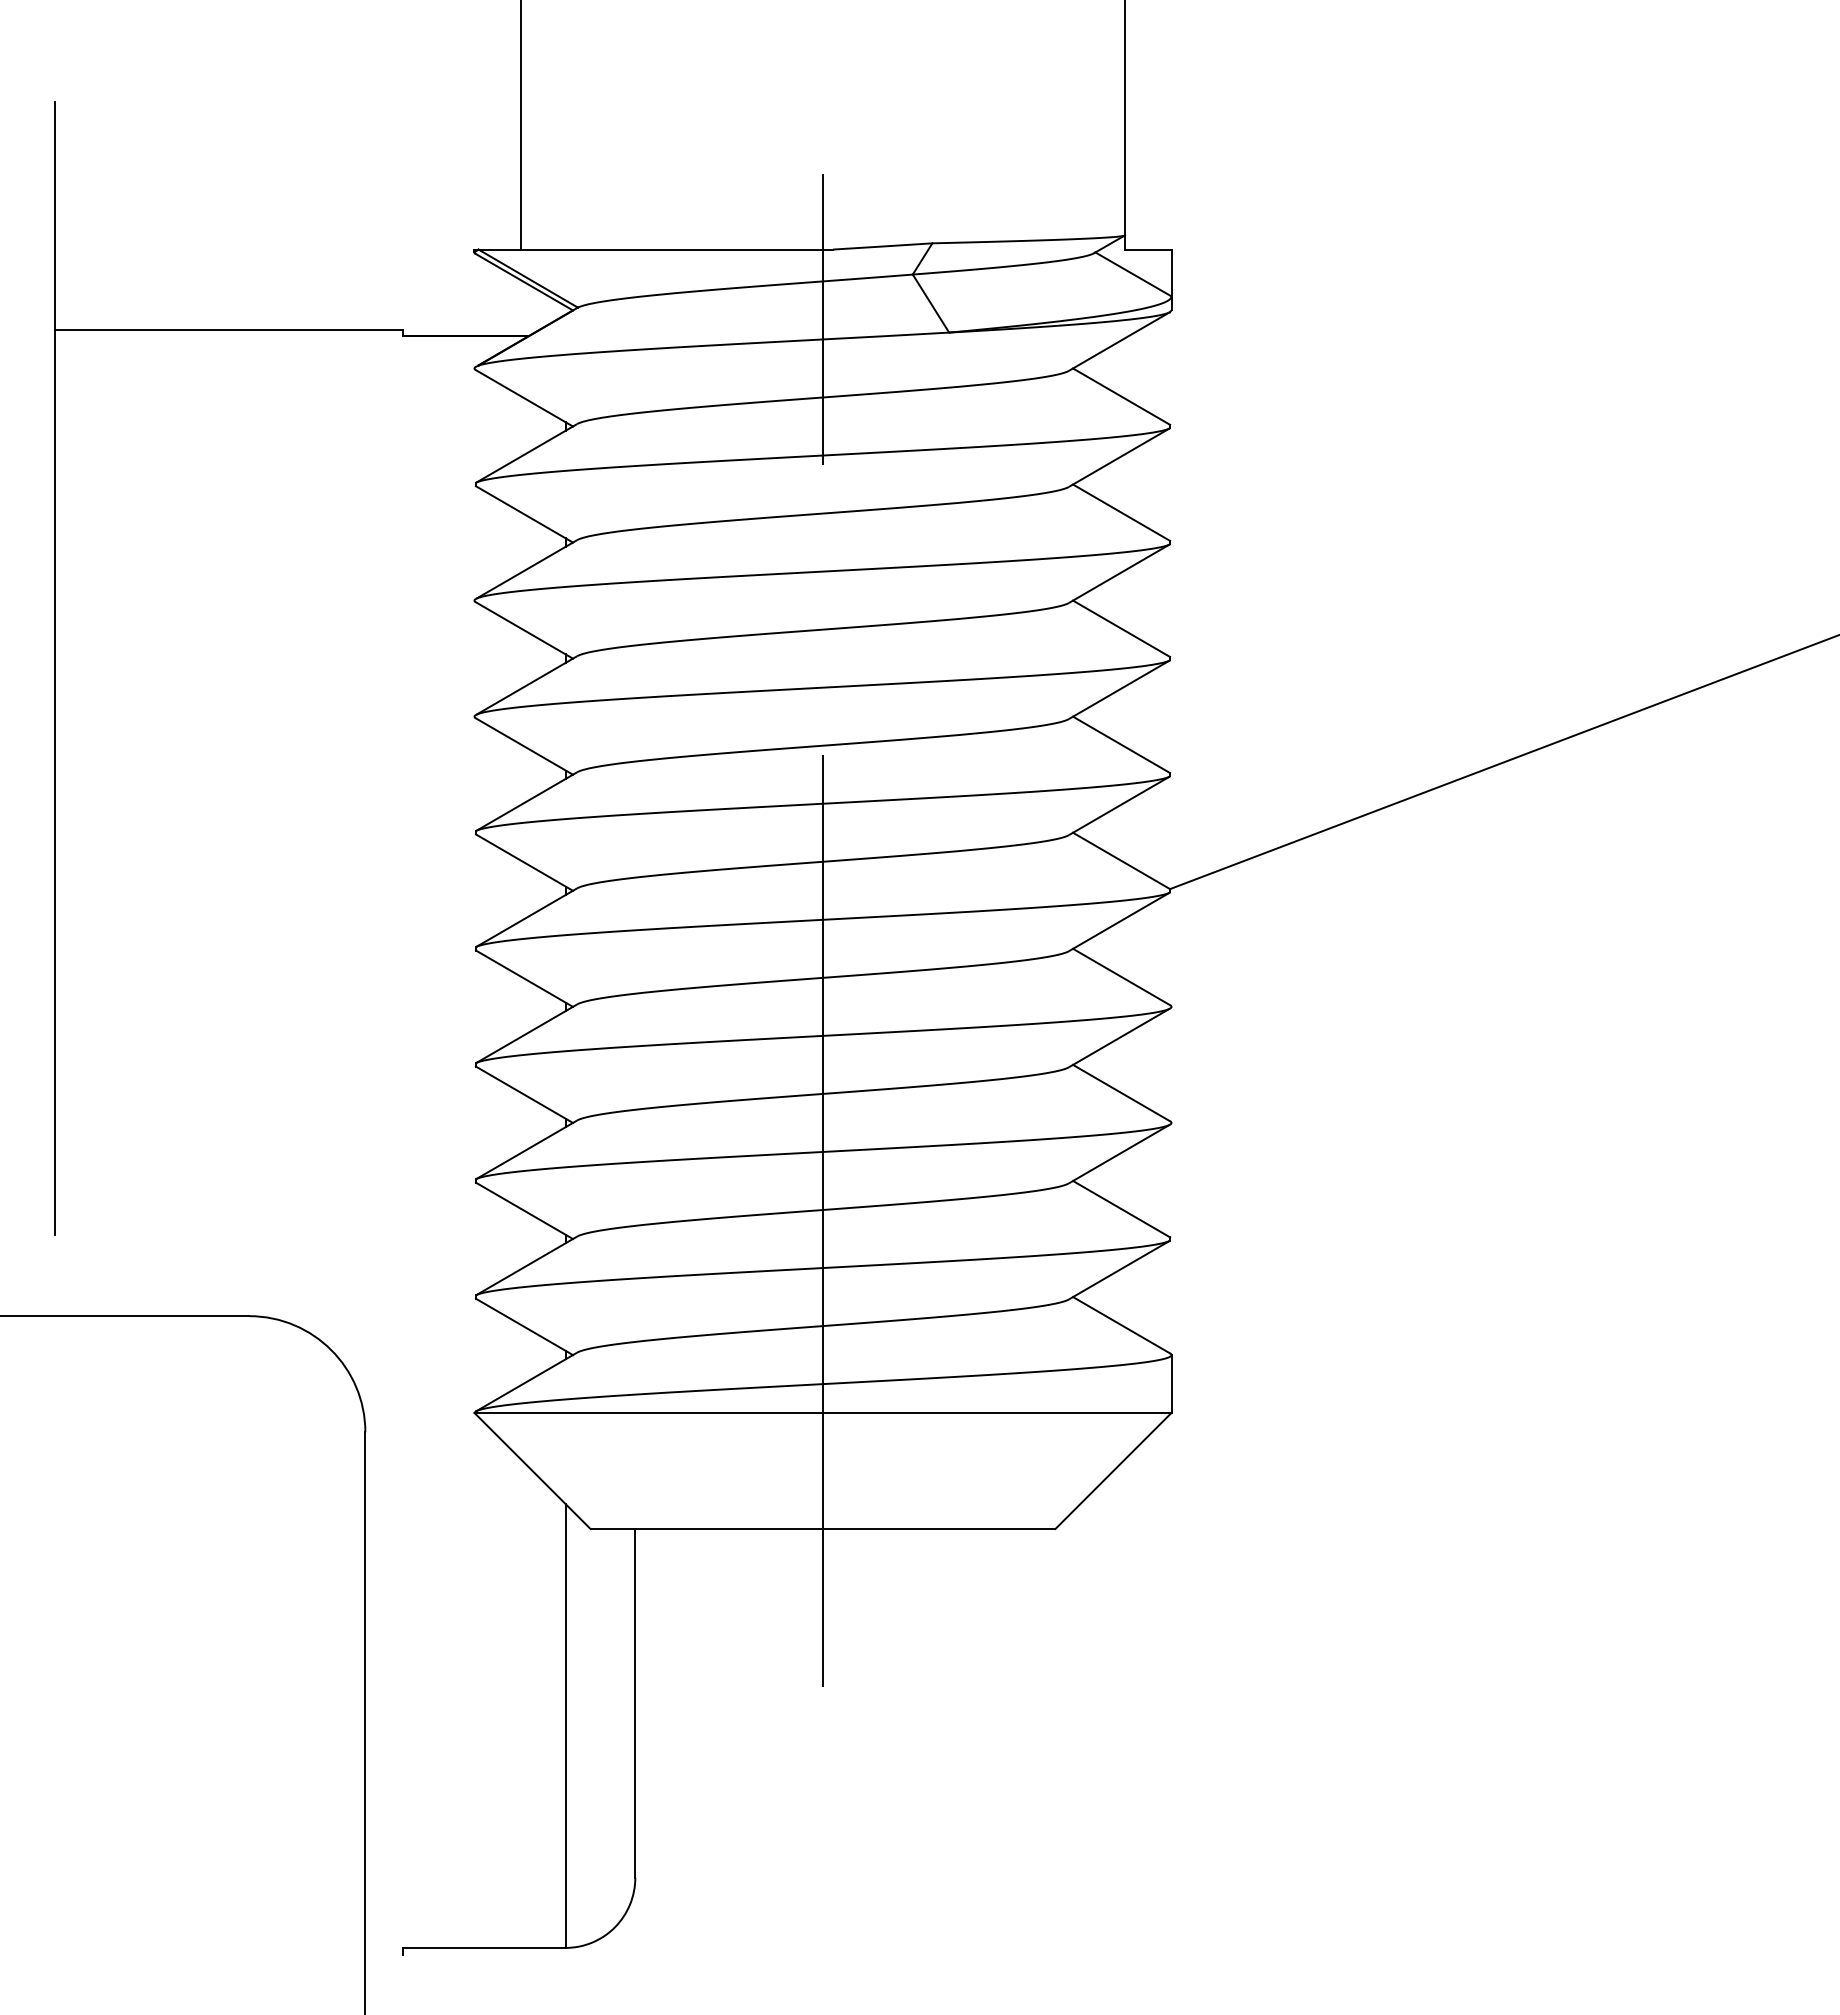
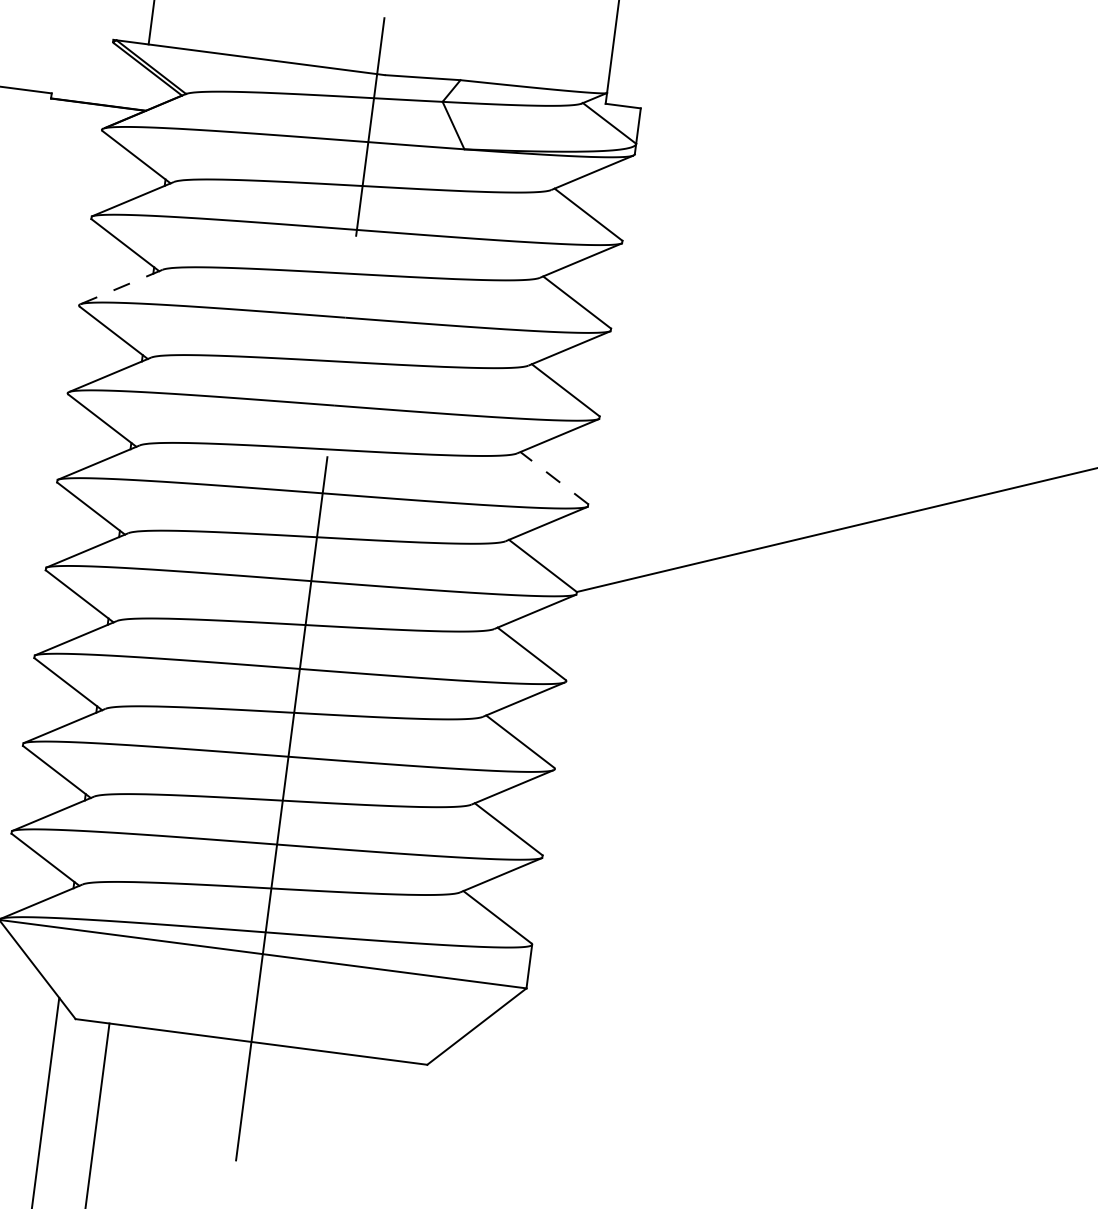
line: (525, 570) -> (120, 287), solid -> dashed
line: (1121, 744) -> (554, 477), solid -> dashed

